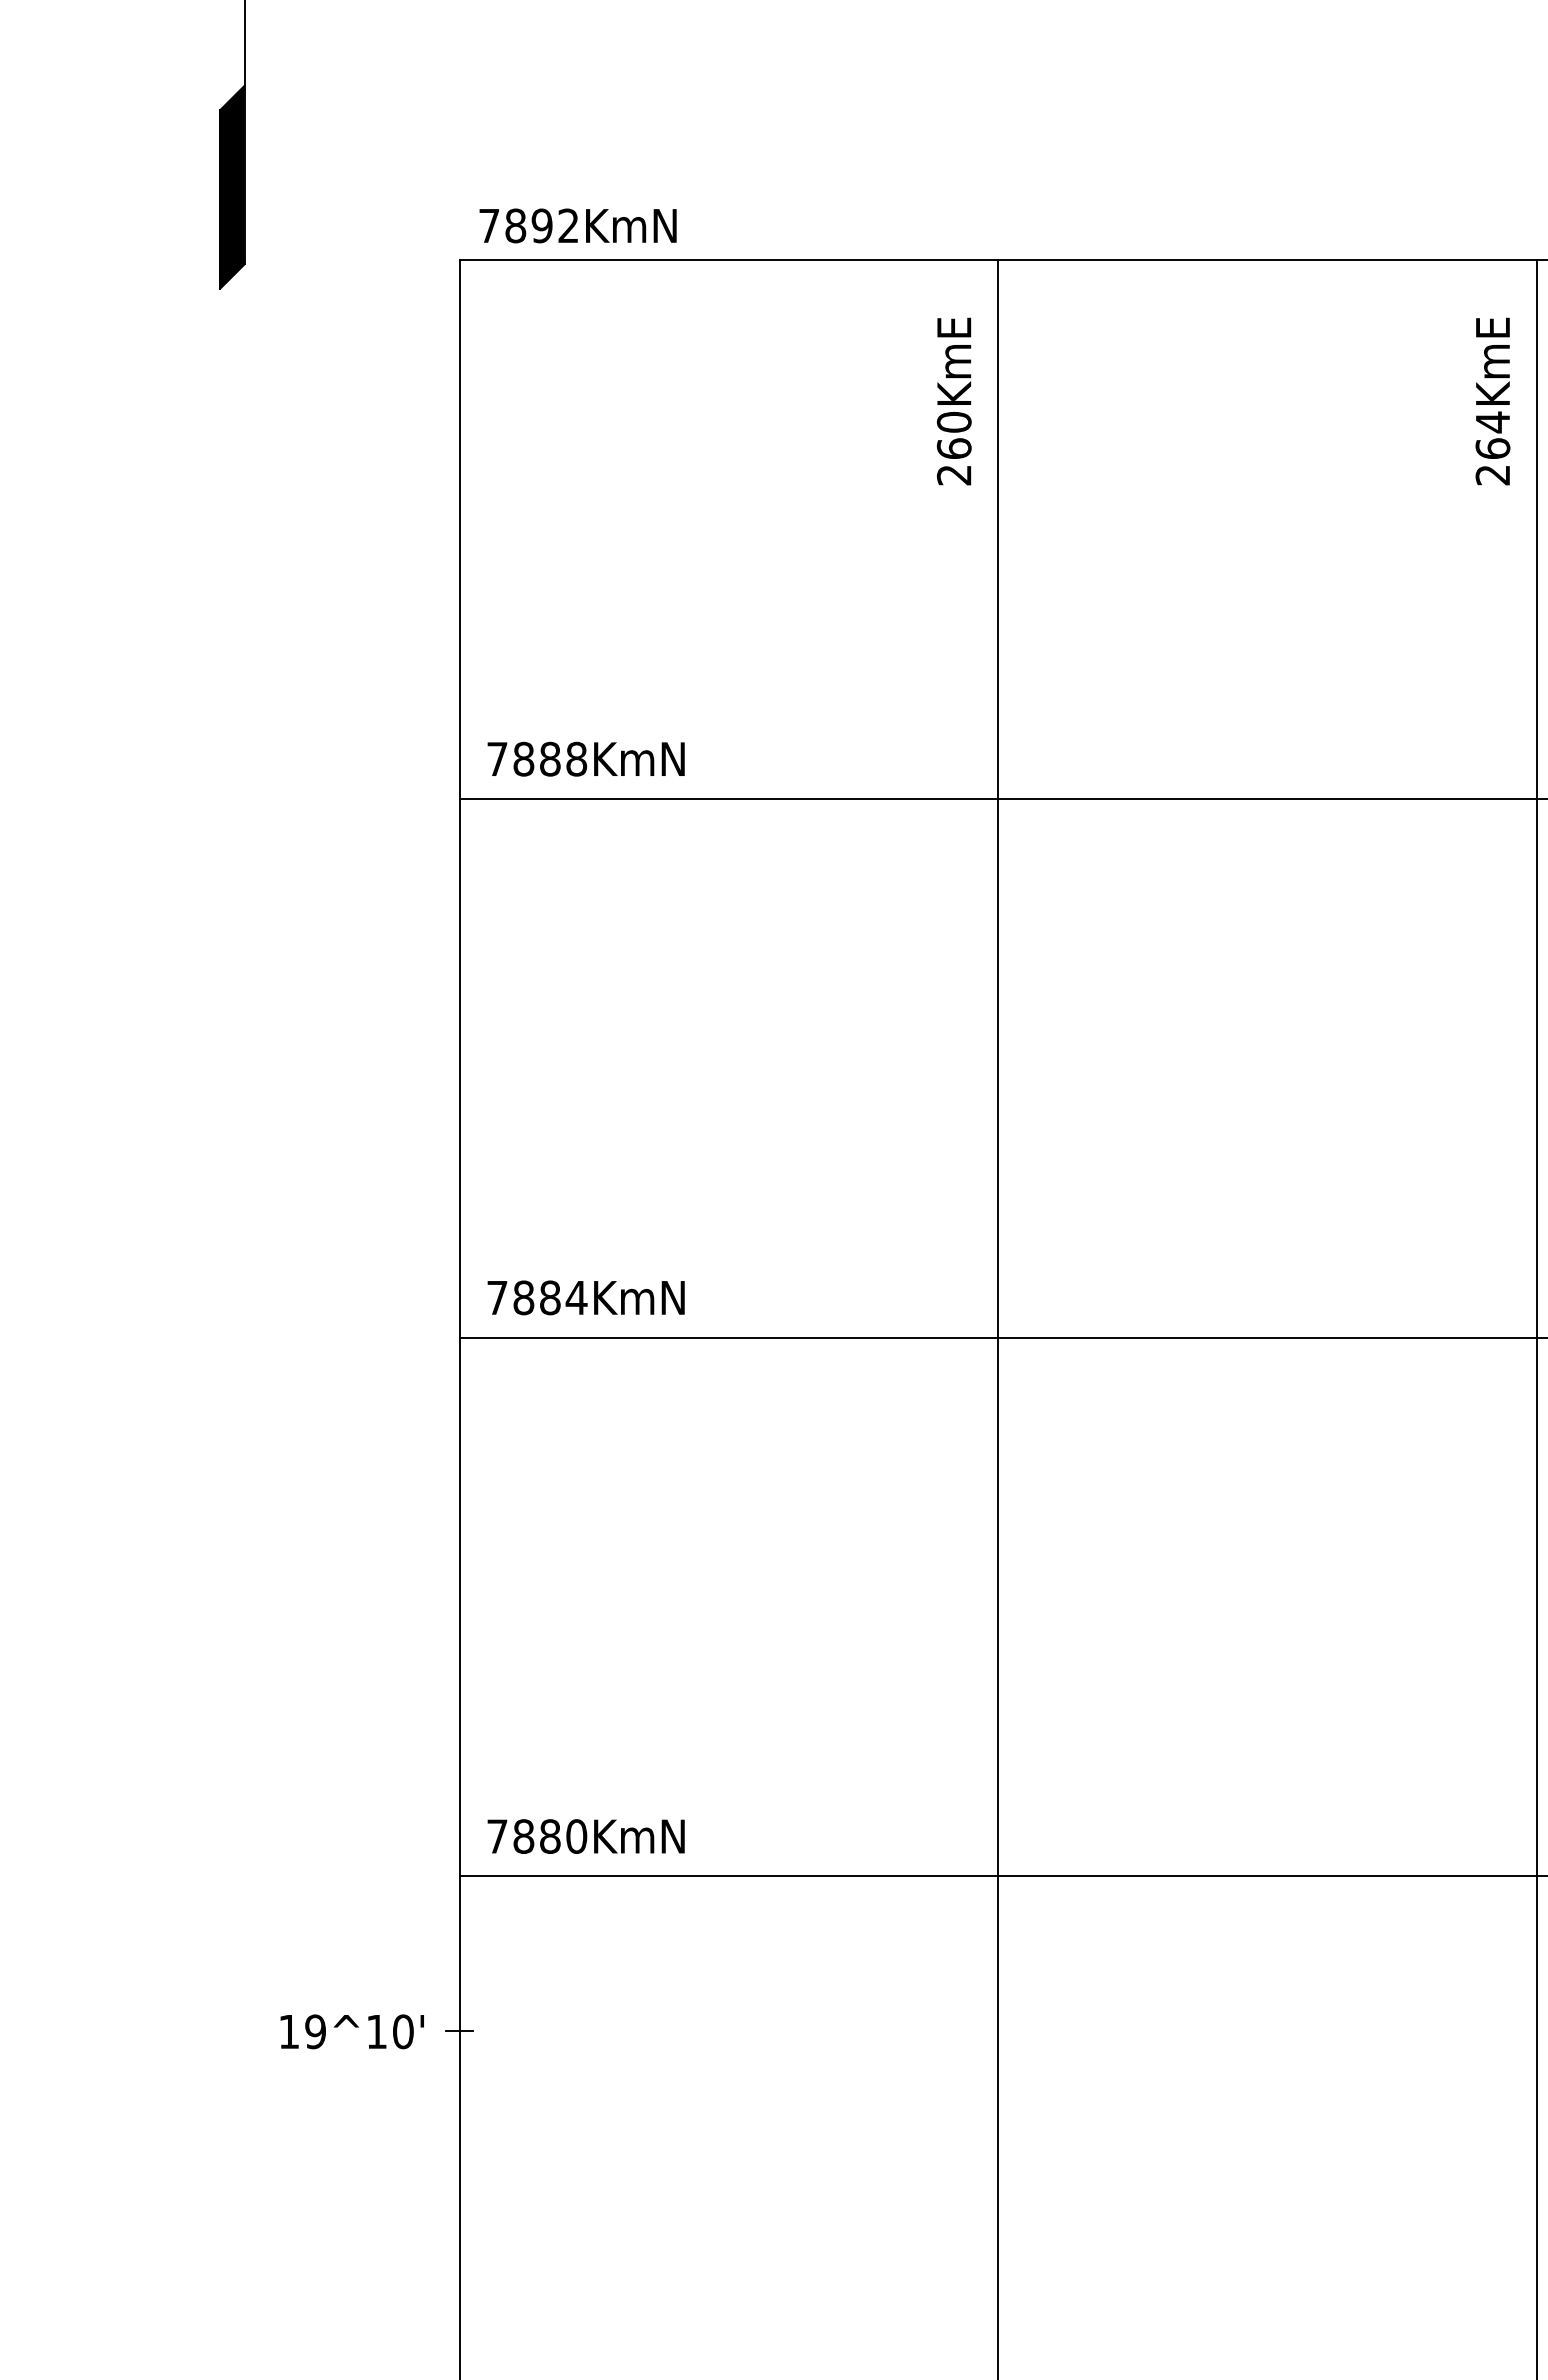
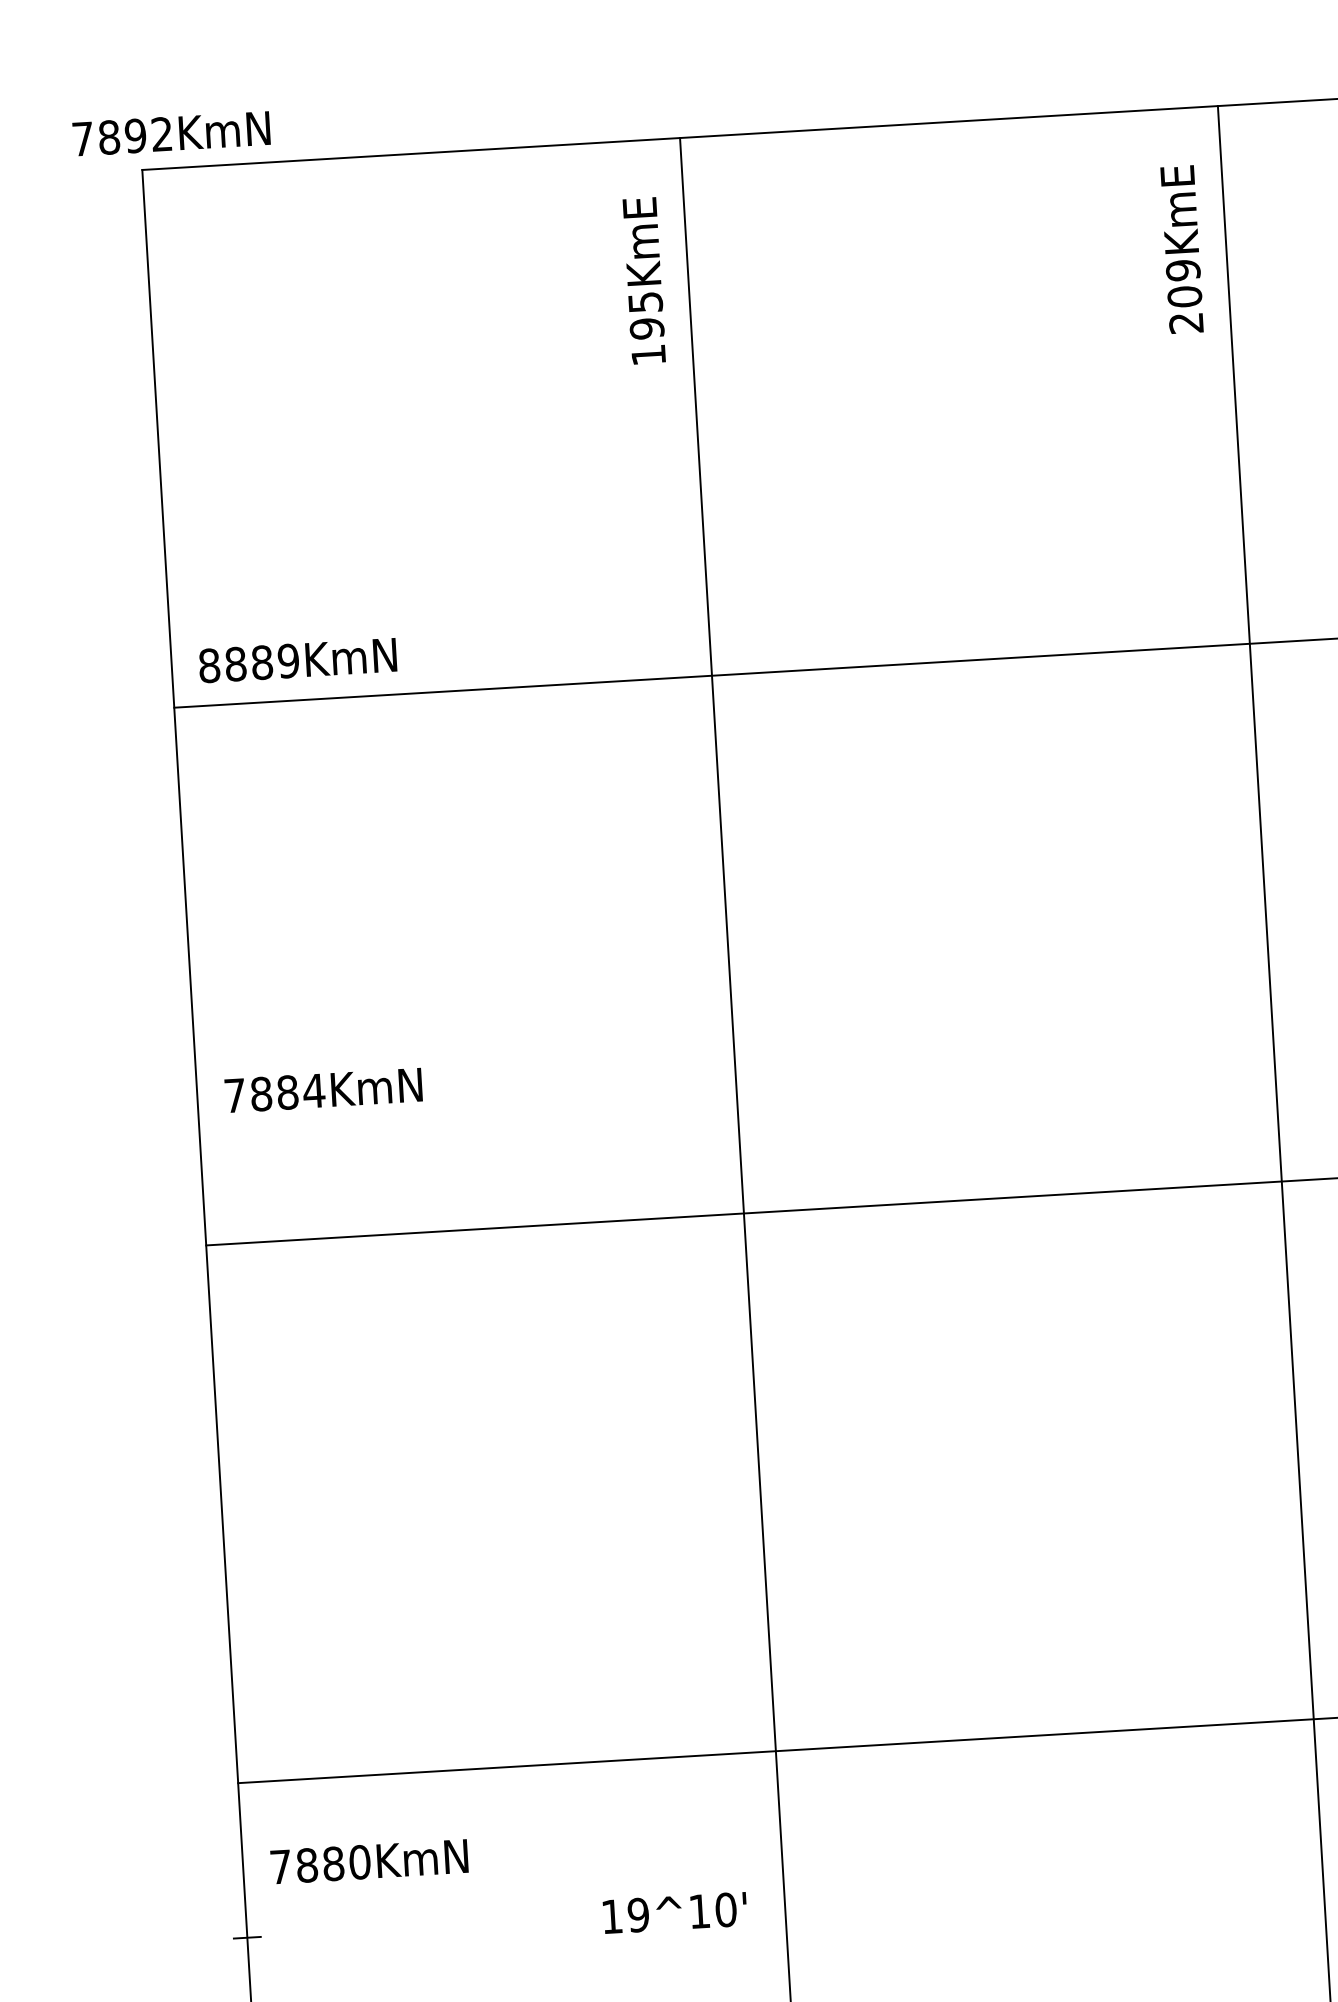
text: (577, 225) -> (170, 133), moved
text: (1492, 435) -> (1183, 283), 264KmE -> 209KmE
text: (953, 448) -> (646, 328), 260KmE -> 195KmE
text: (537, 758) -> (249, 662), 7888KmN -> 8889KmN
text: (585, 1297) -> (322, 1090), moved
text: (585, 1836) -> (368, 1861), moved
text: (351, 2031) -> (674, 1912), moved

